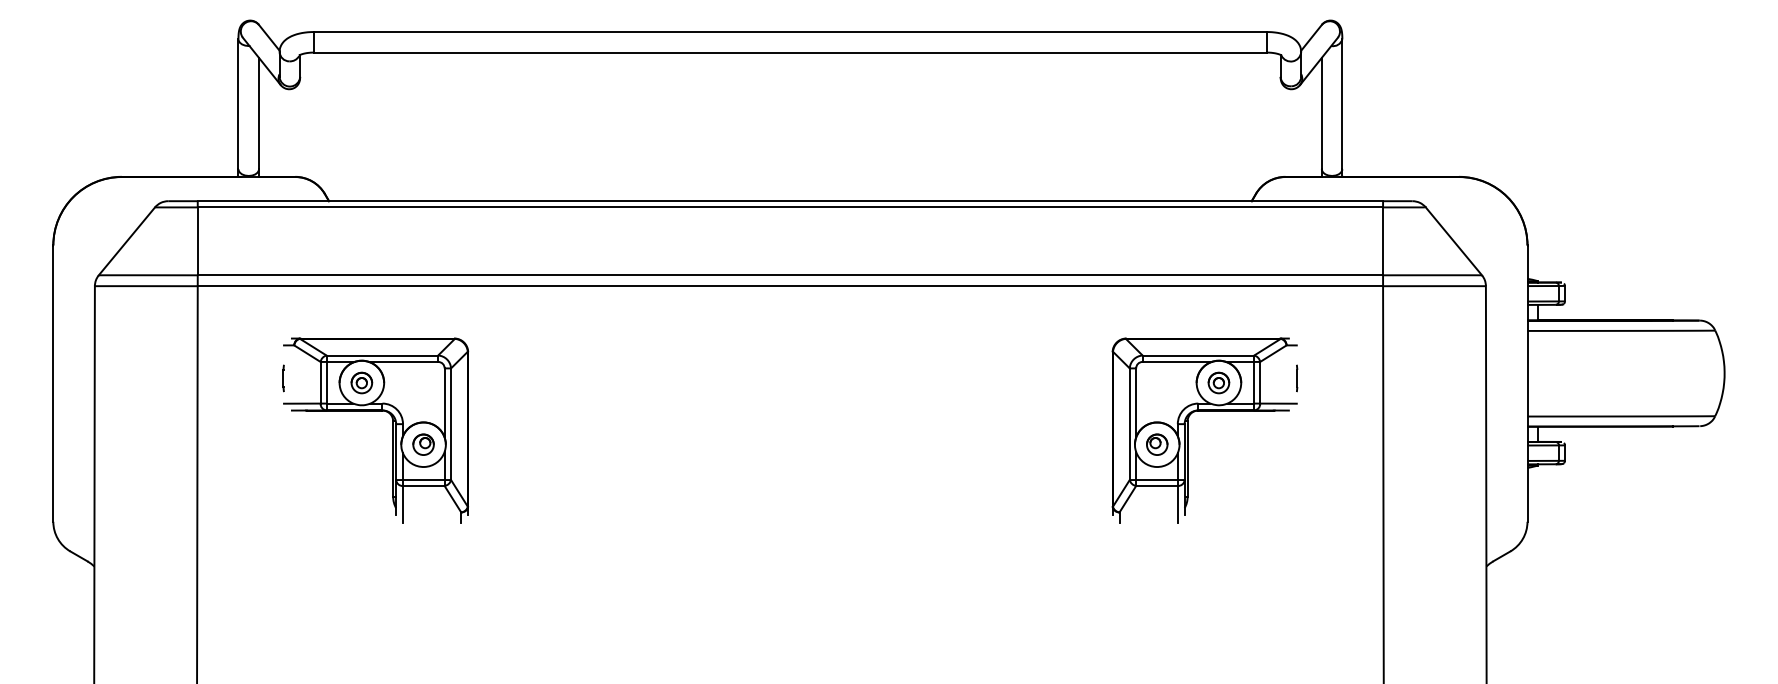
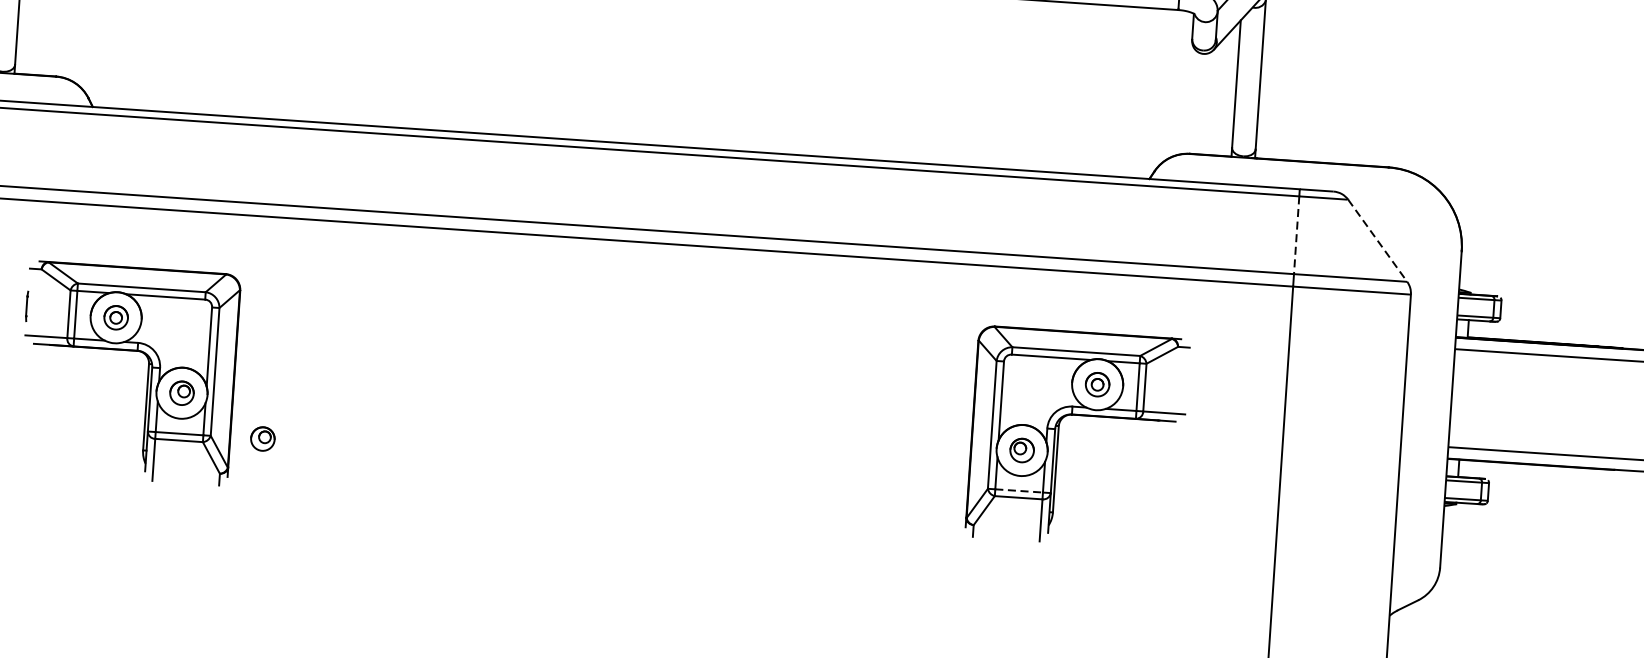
line: (1383, 241) -> (1297, 235), solid -> dashed
line: (1454, 241) -> (1378, 241), solid -> dashed
line: (1297, 378) -> (1187, 385), removed
part: (496, 479) -> (262, 438), added
line: (1157, 480) -> (1019, 491), solid -> dashed

